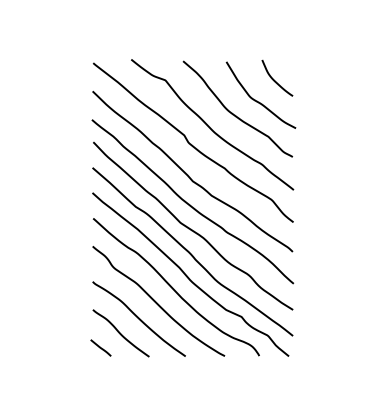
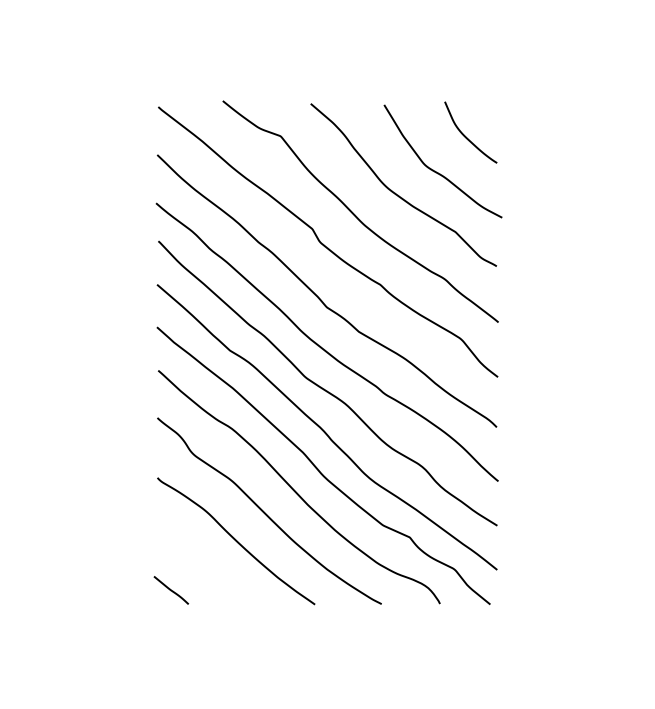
curve: (120, 333) -> (204, 565), removed

